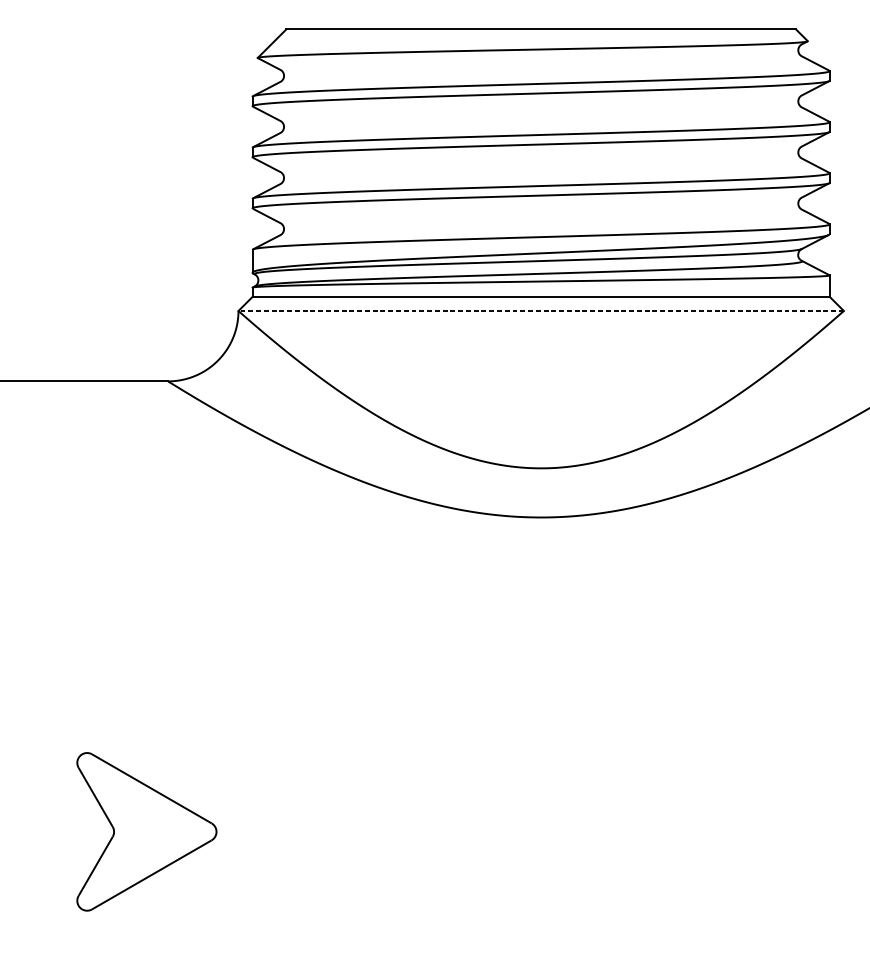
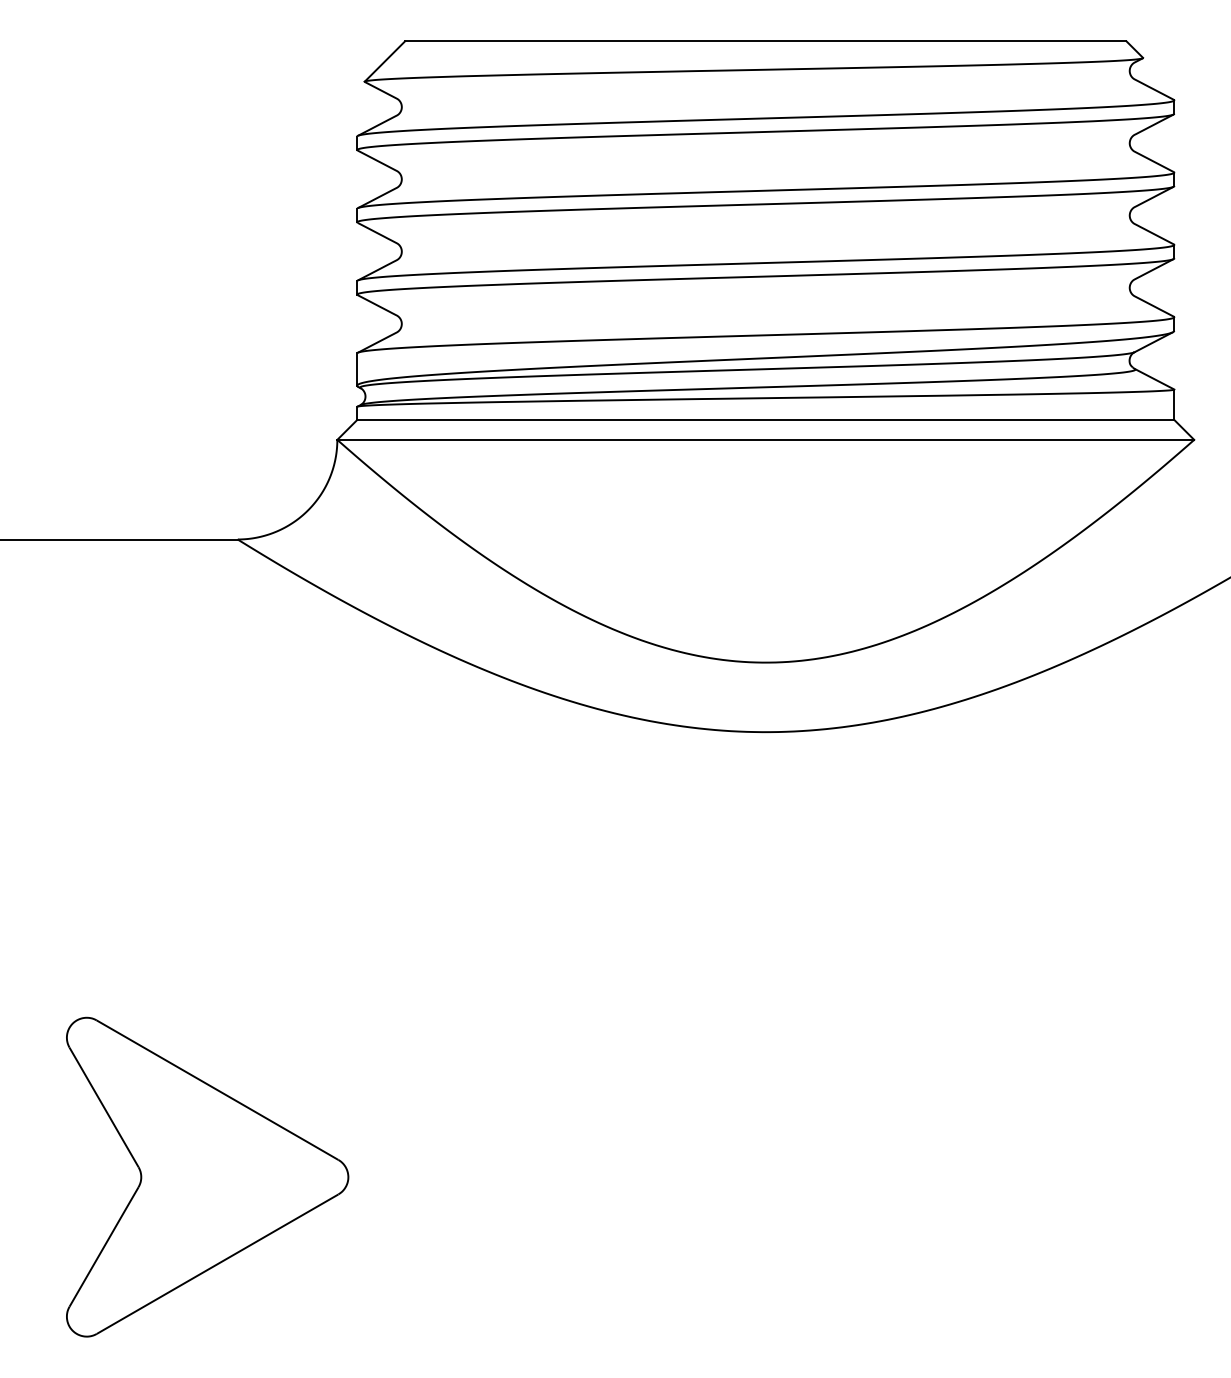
line: (540, 310) -> (765, 439), dashed -> solid
part: (146, 831) -> (207, 1176), size x1.43

